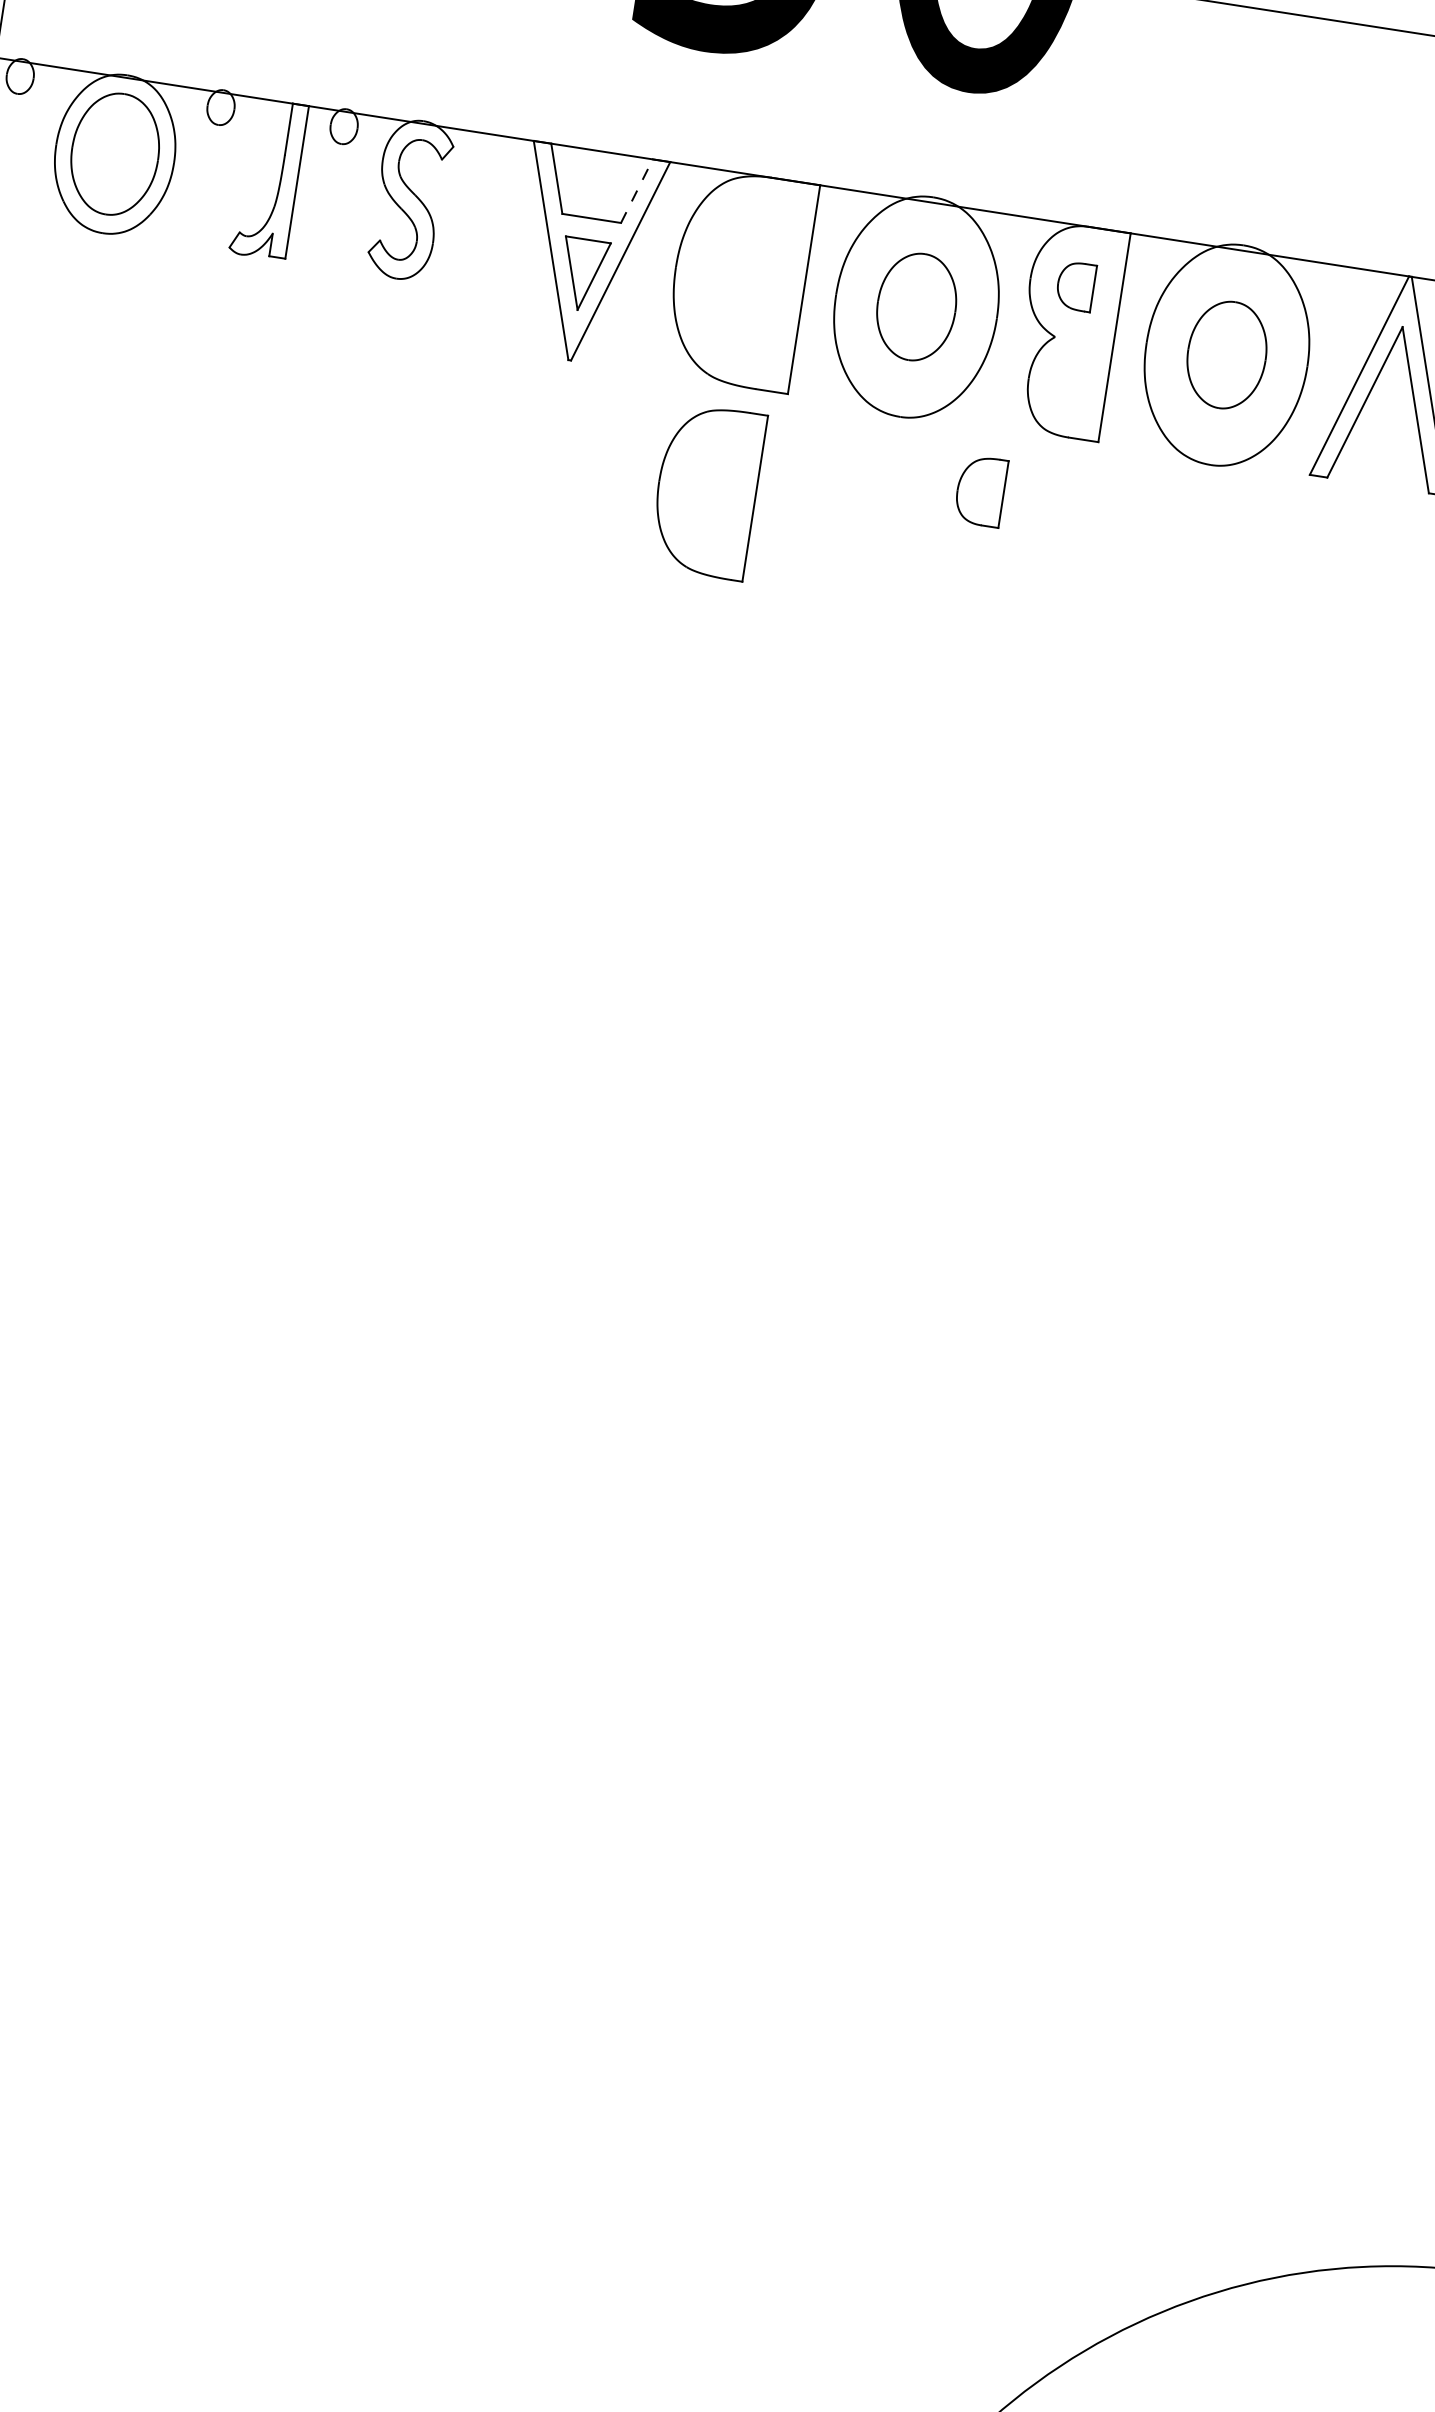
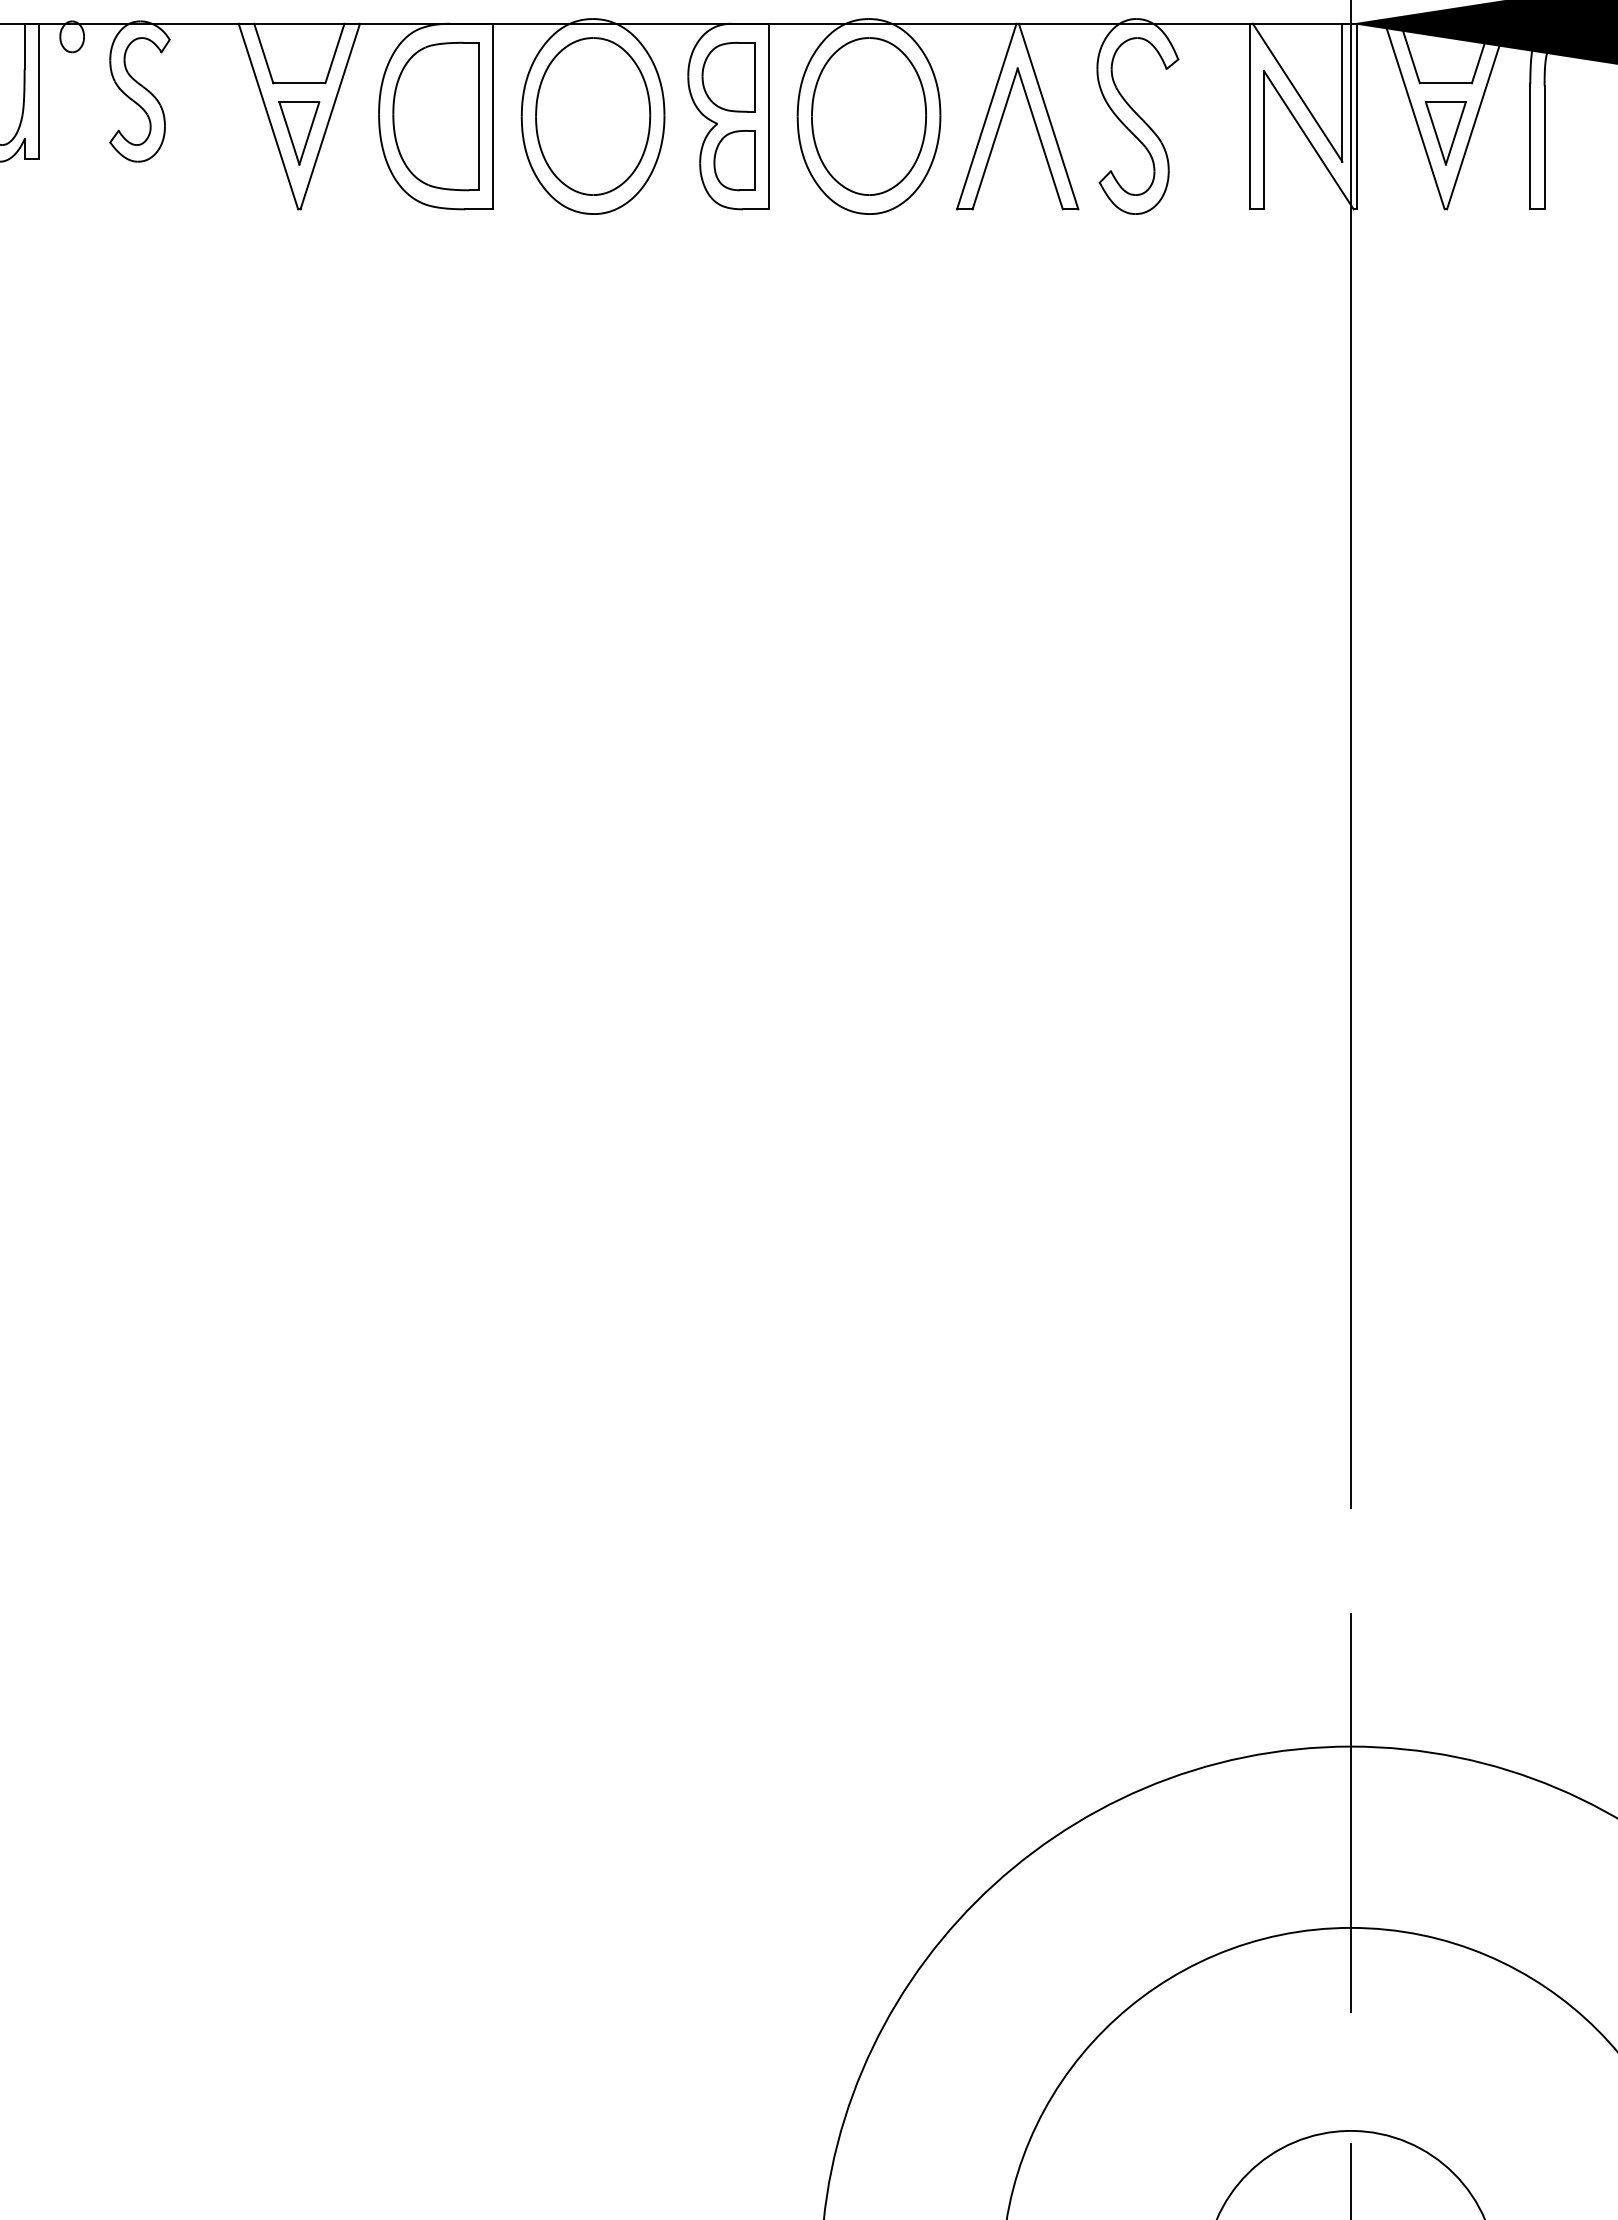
line: (637, 191) -> (335, 53), dashed -> solid
part: (1075, 285) -> (728, 76), size x1.67
part: (916, 307) -> (593, 116), size x1.67
part: (1226, 355) -> (868, 116), size x1.67
part: (980, 490) -> (734, 160), moved
part: (706, 491) -> (435, 116), moved

